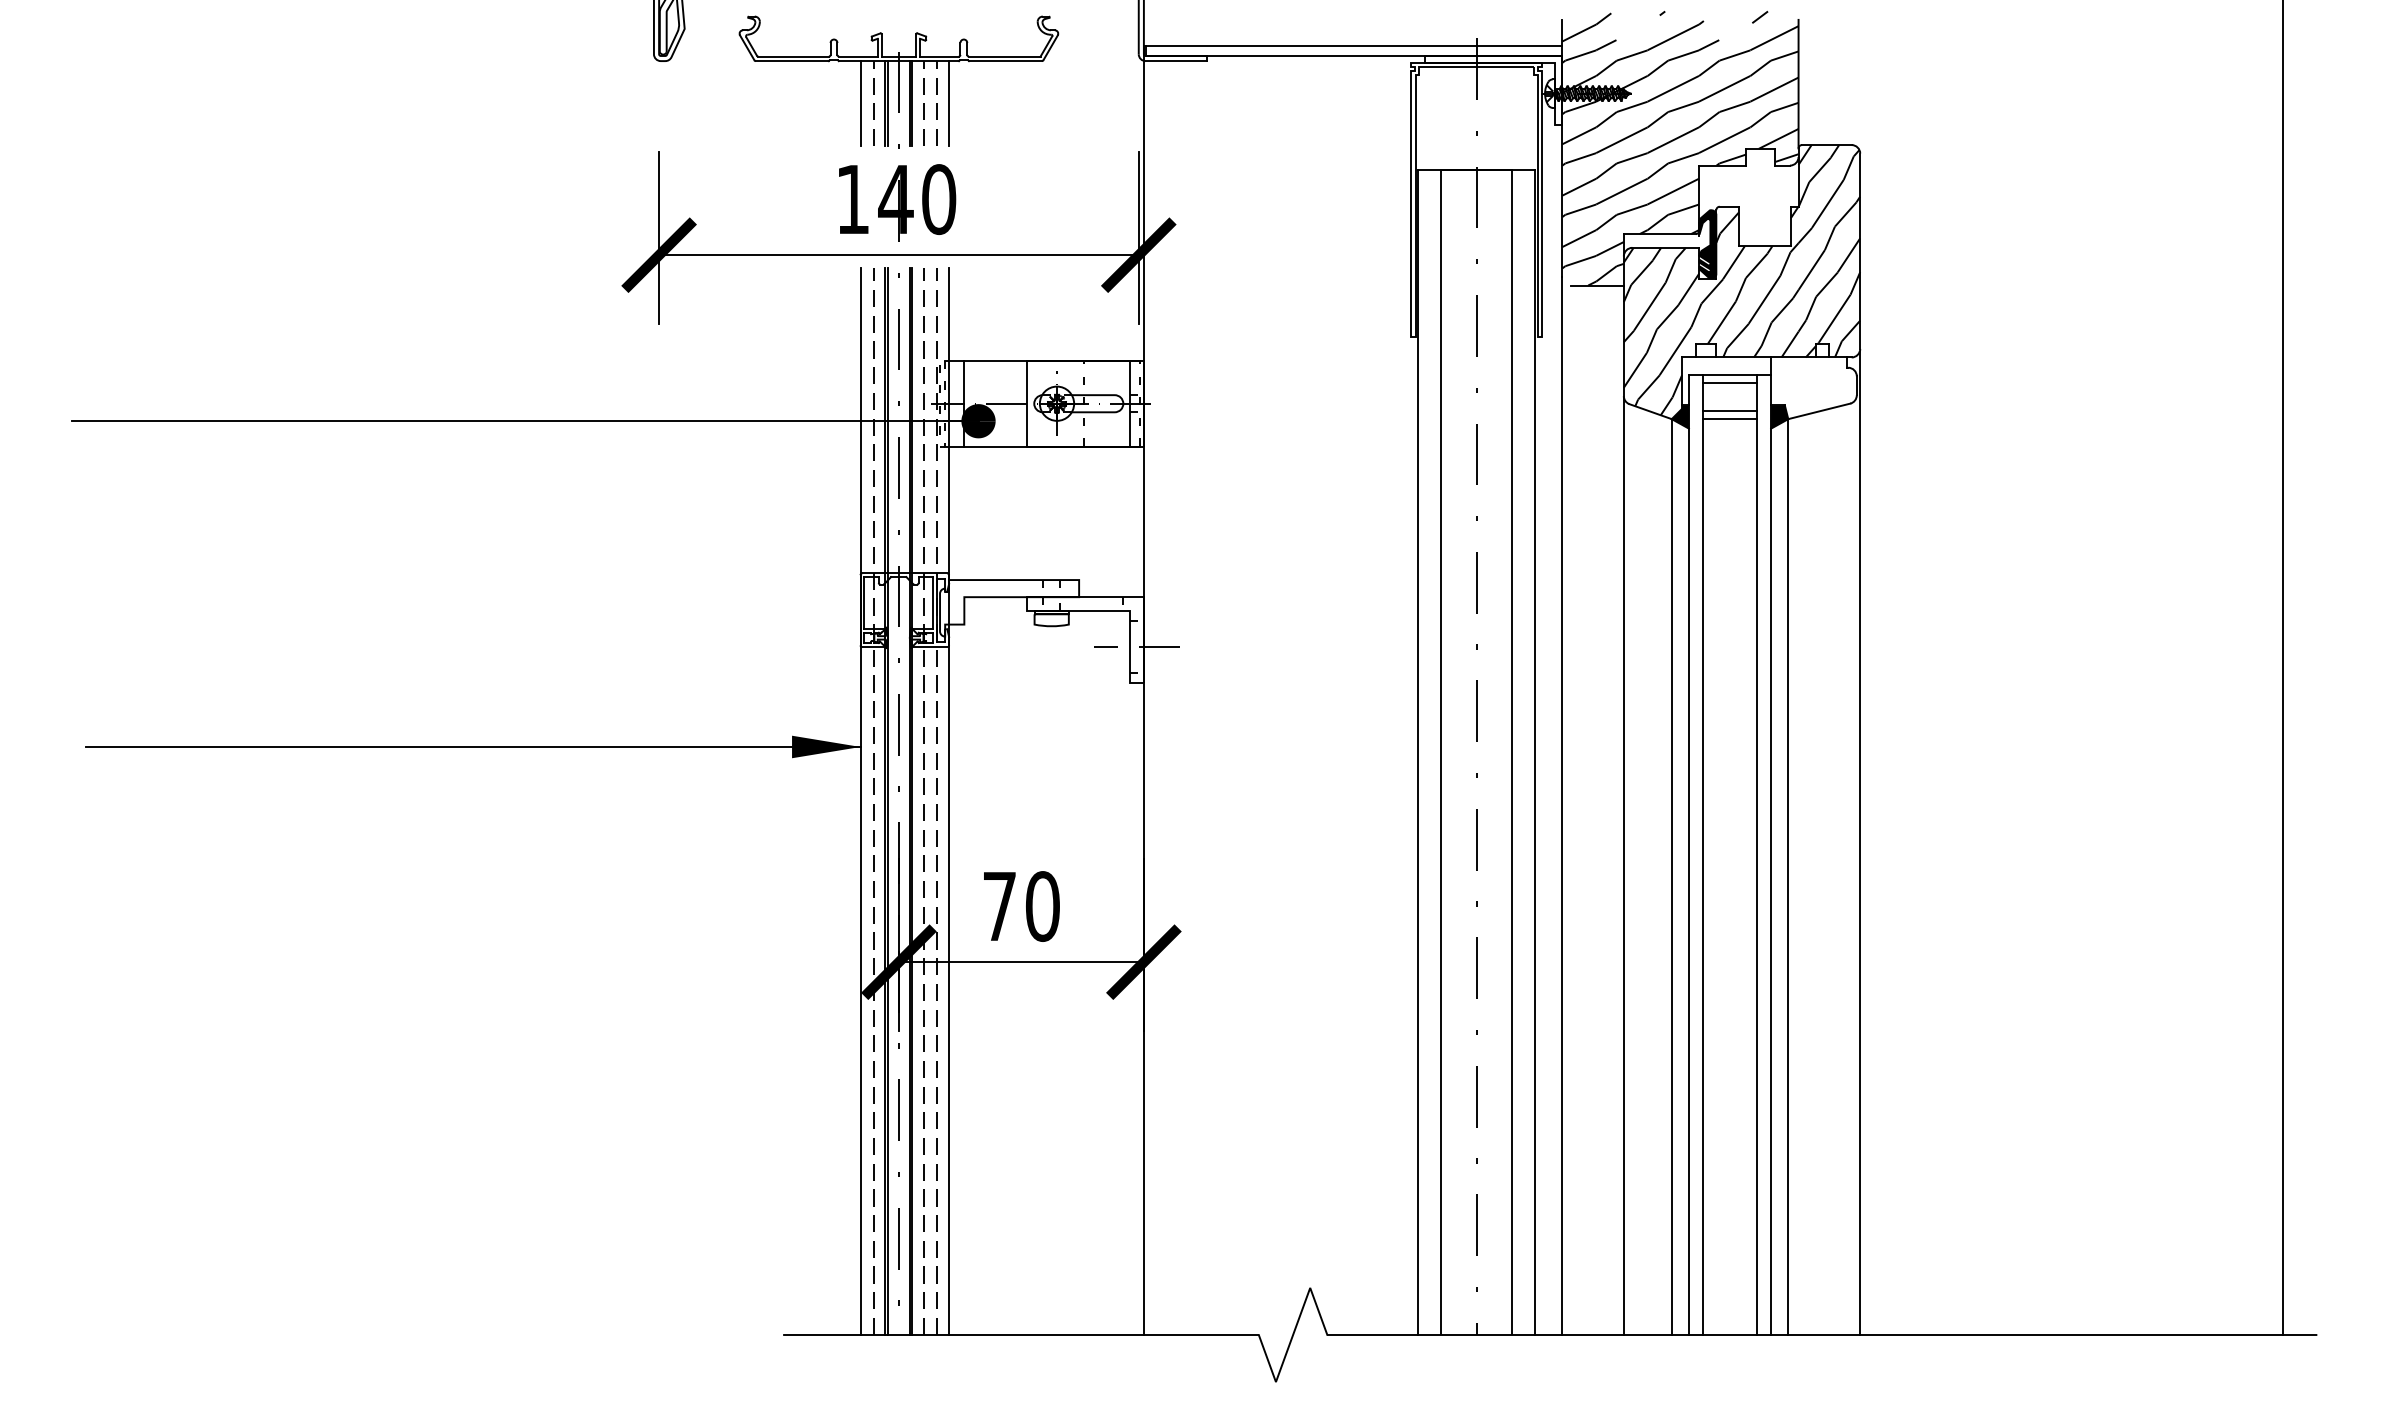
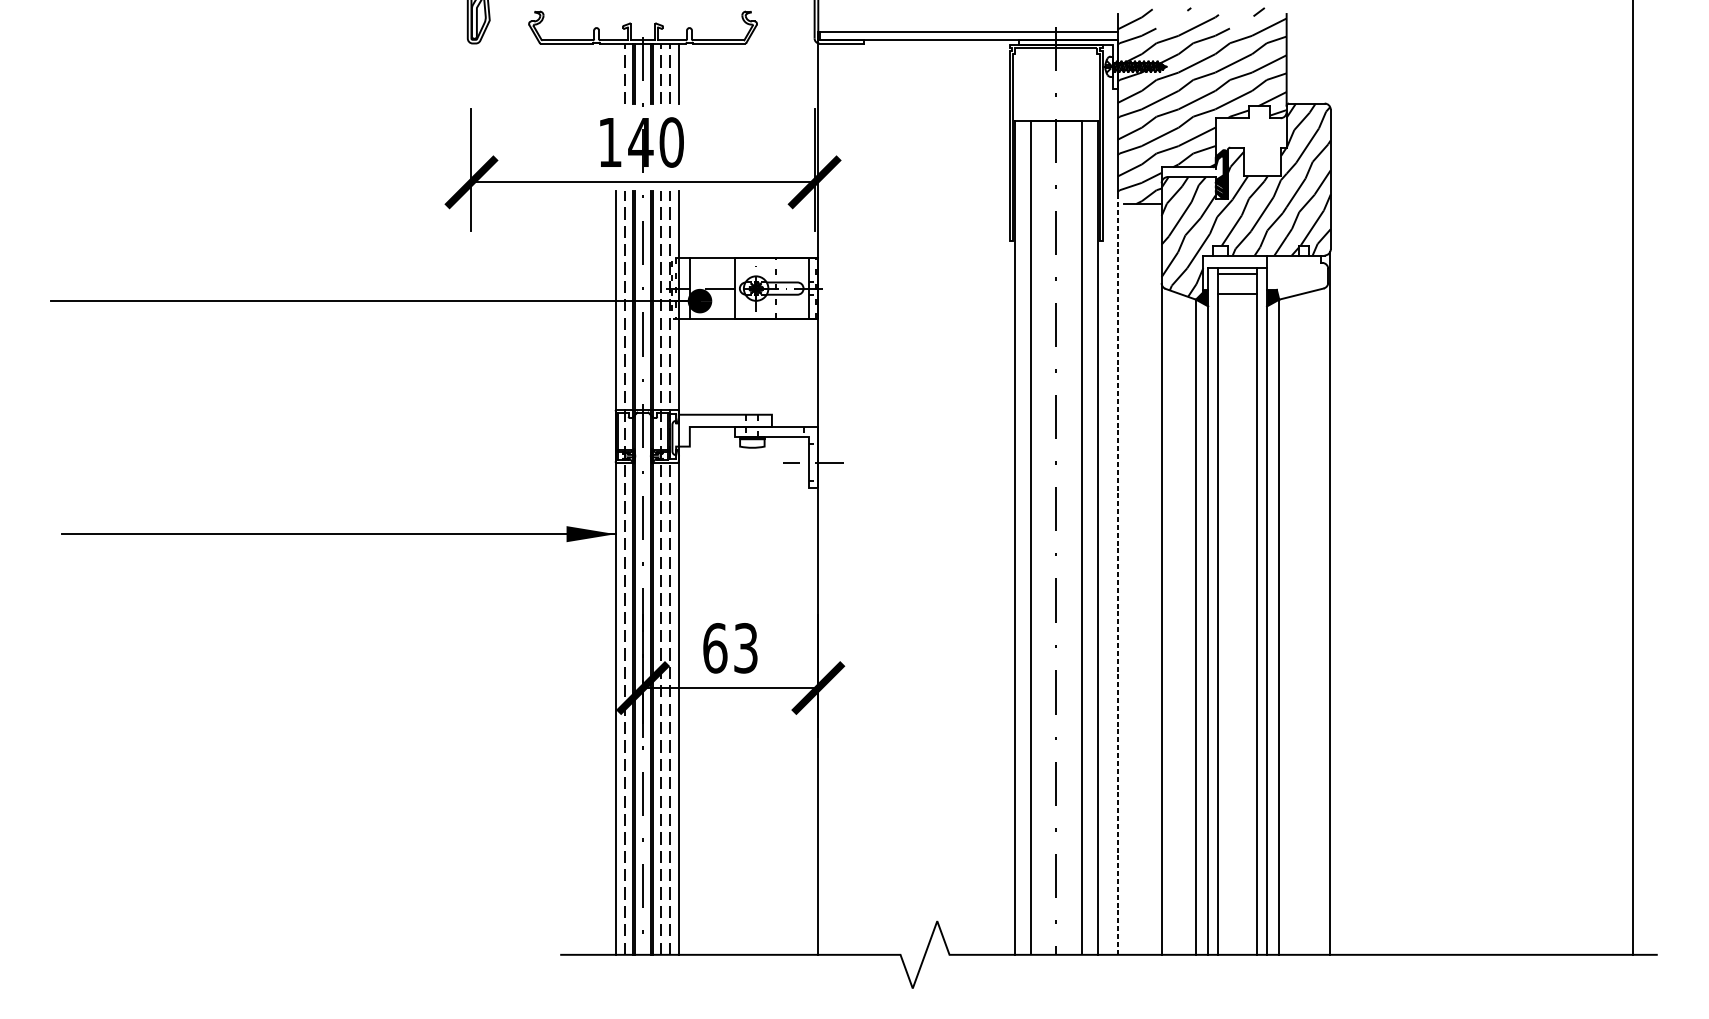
line: (860, 103) -> (615, 73), removed
line: (1729, 419) -> (1237, 299), removed
line: (1562, 805) -> (1117, 576), solid -> dashed
text: (1021, 906) -> (730, 648), 70 -> 63

